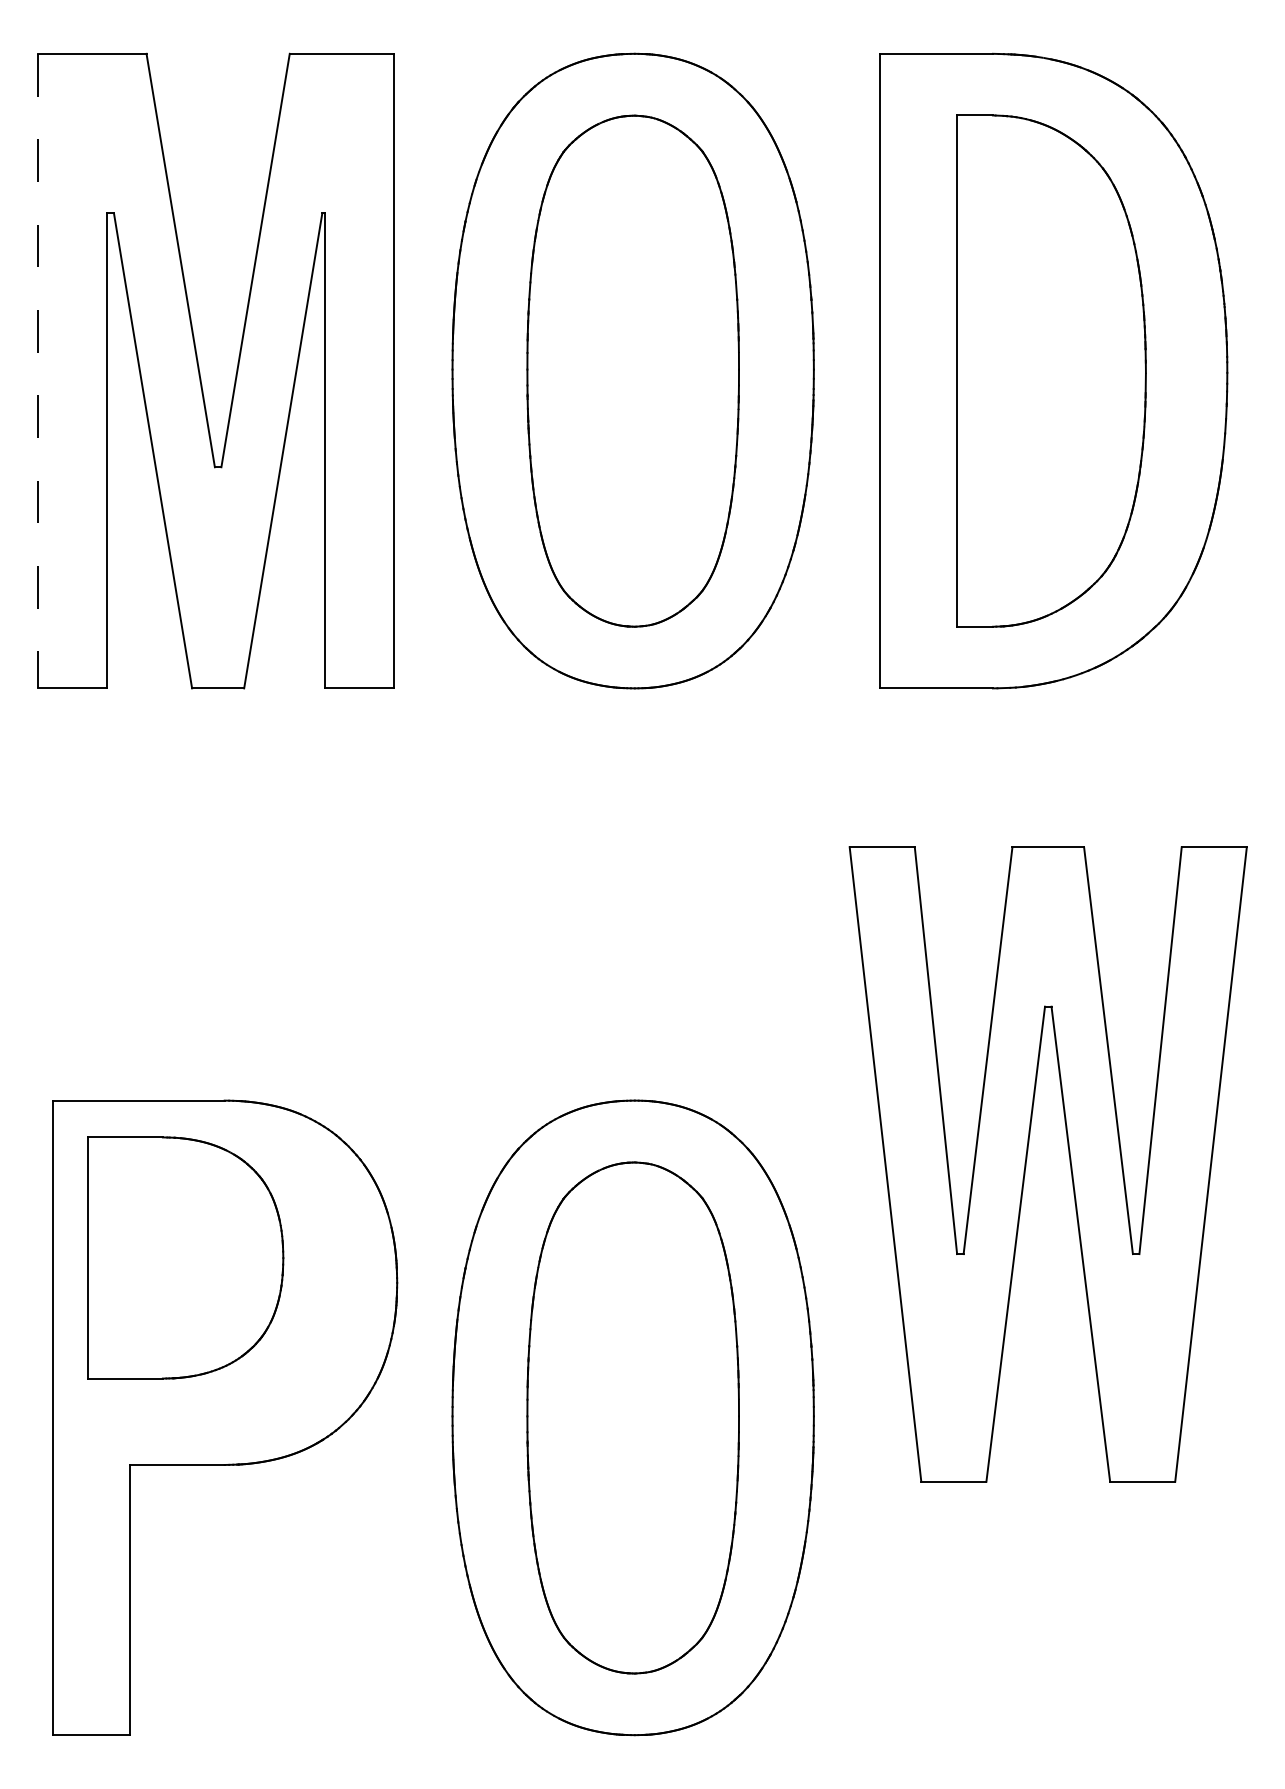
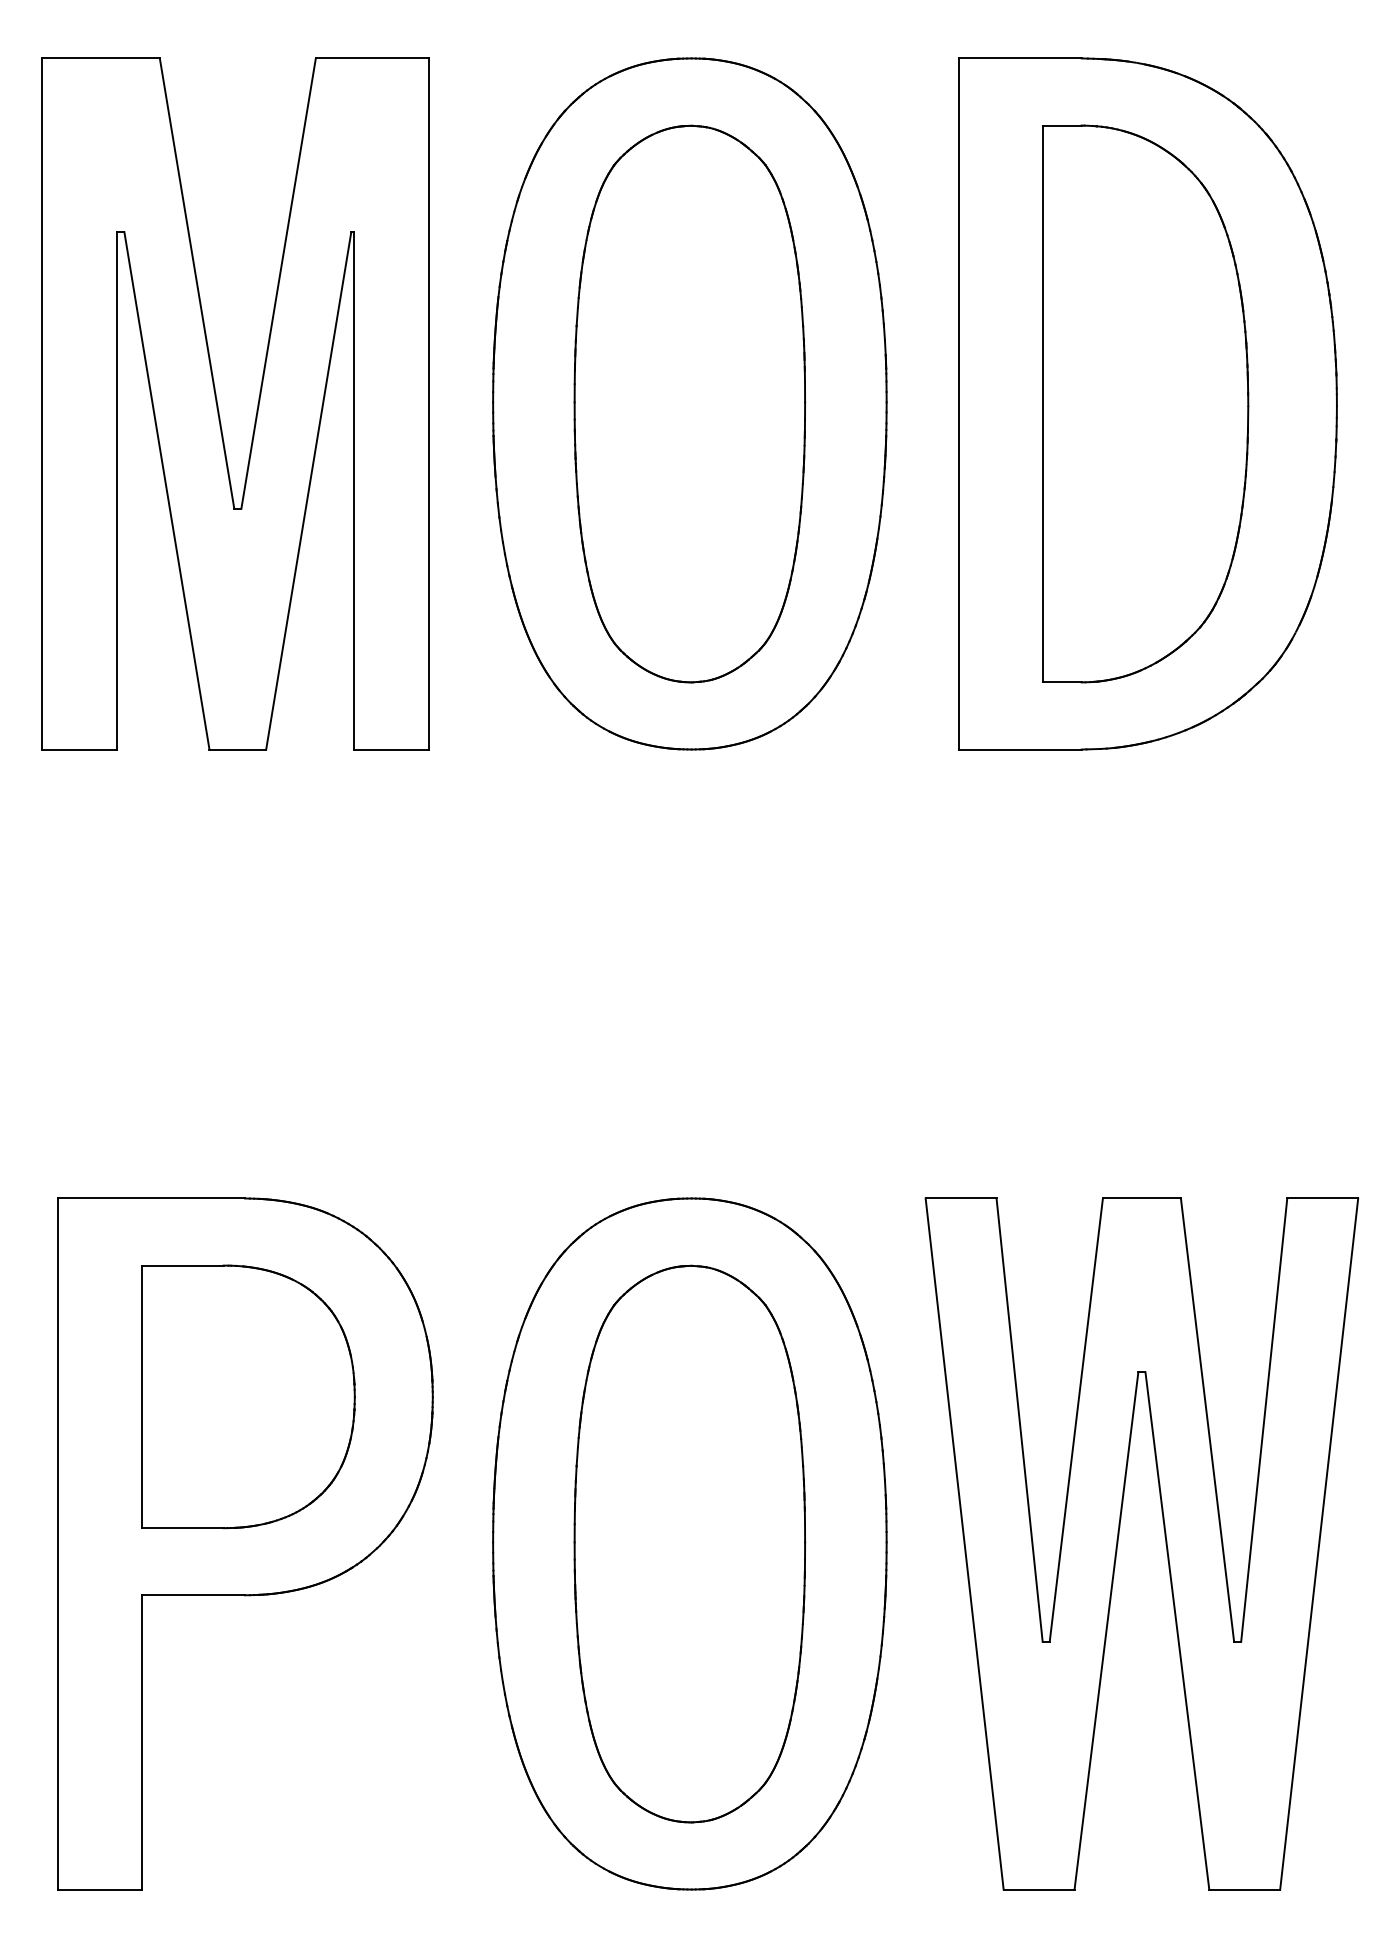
line: (37, 370) -> (41, 403), dashed -> solid
part: (1026, 1163) -> (1118, 1543), moved
part: (185, 1257) -> (248, 1396), moved

